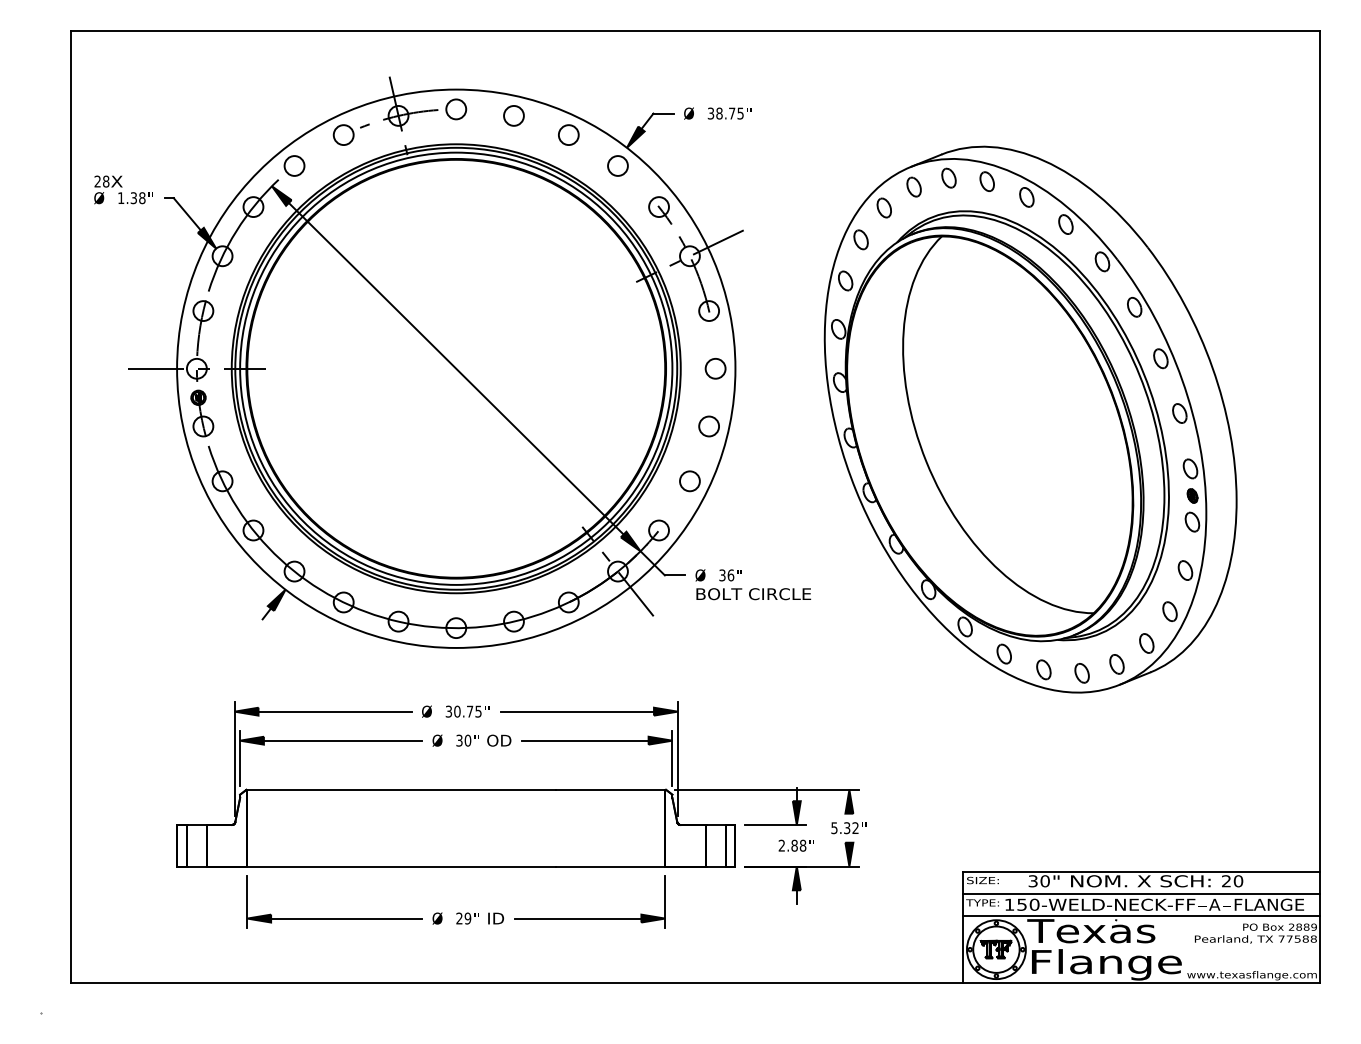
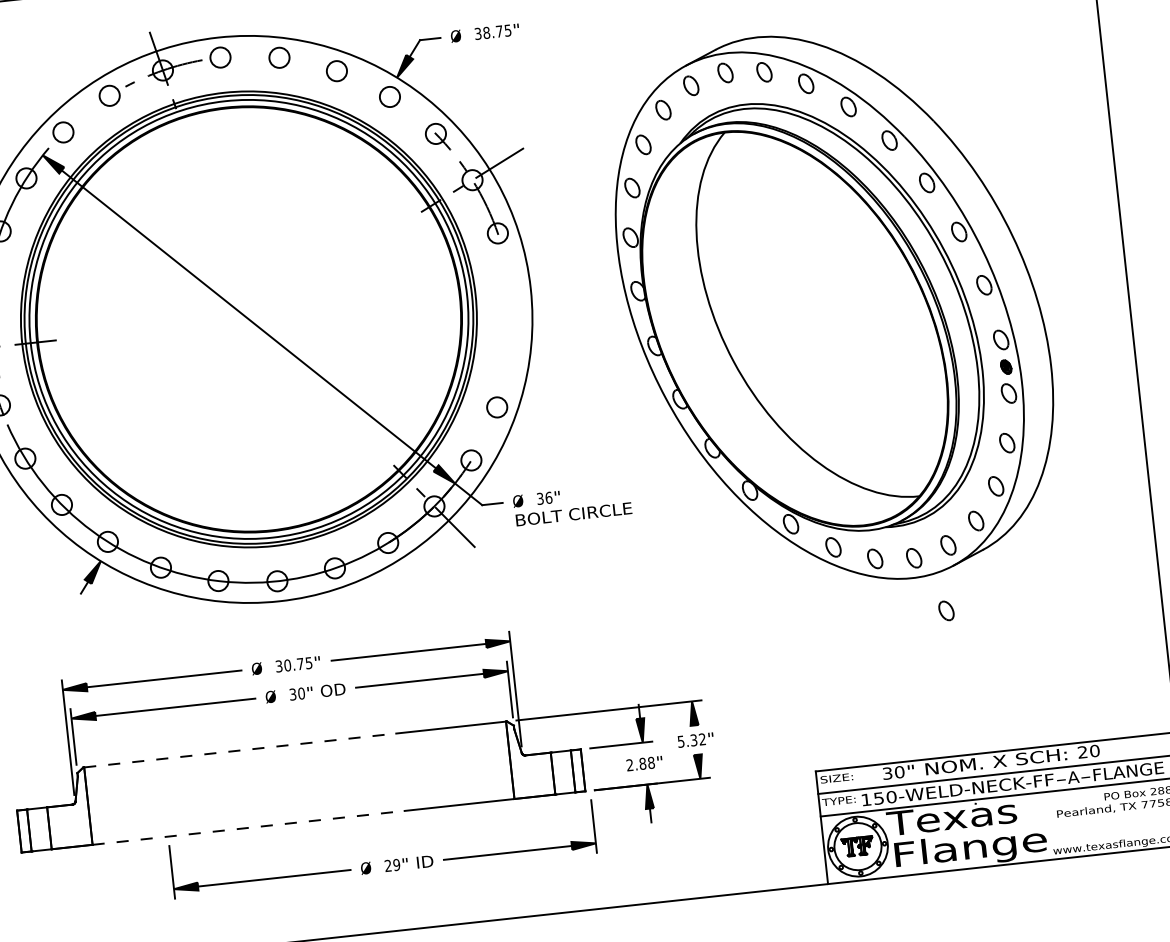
circle: (715, 368) -> (510, 290), removed
circle: (708, 426) -> (509, 350), removed
part: (1107, 728) -> (945, 611), added
line: (401, 789) -> (239, 750), solid -> dashed
line: (401, 866) -> (248, 827), solid -> dashed
part: (457, 912) -> (385, 859), moved

